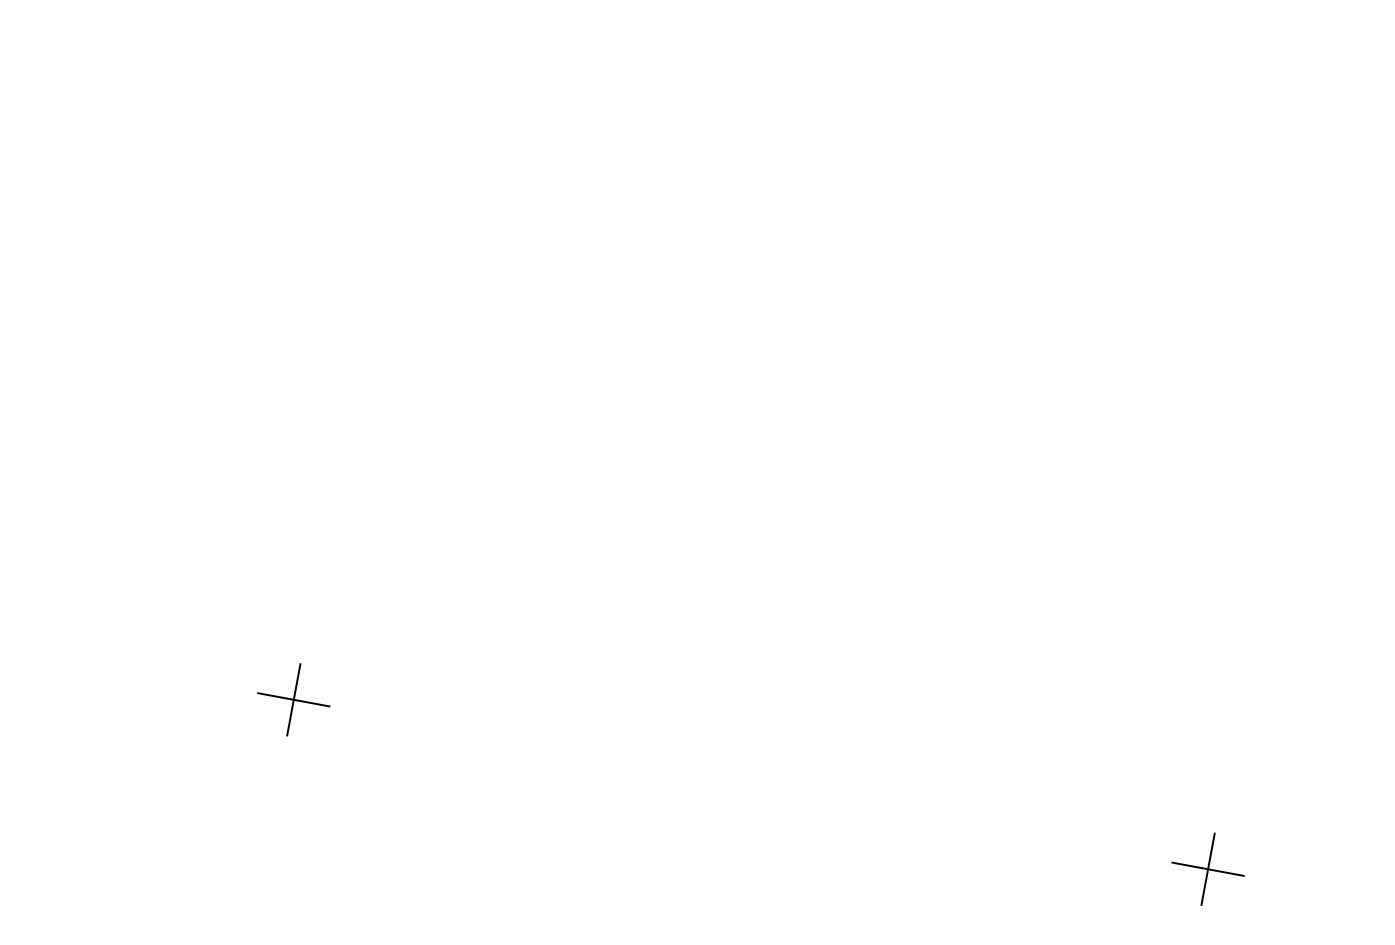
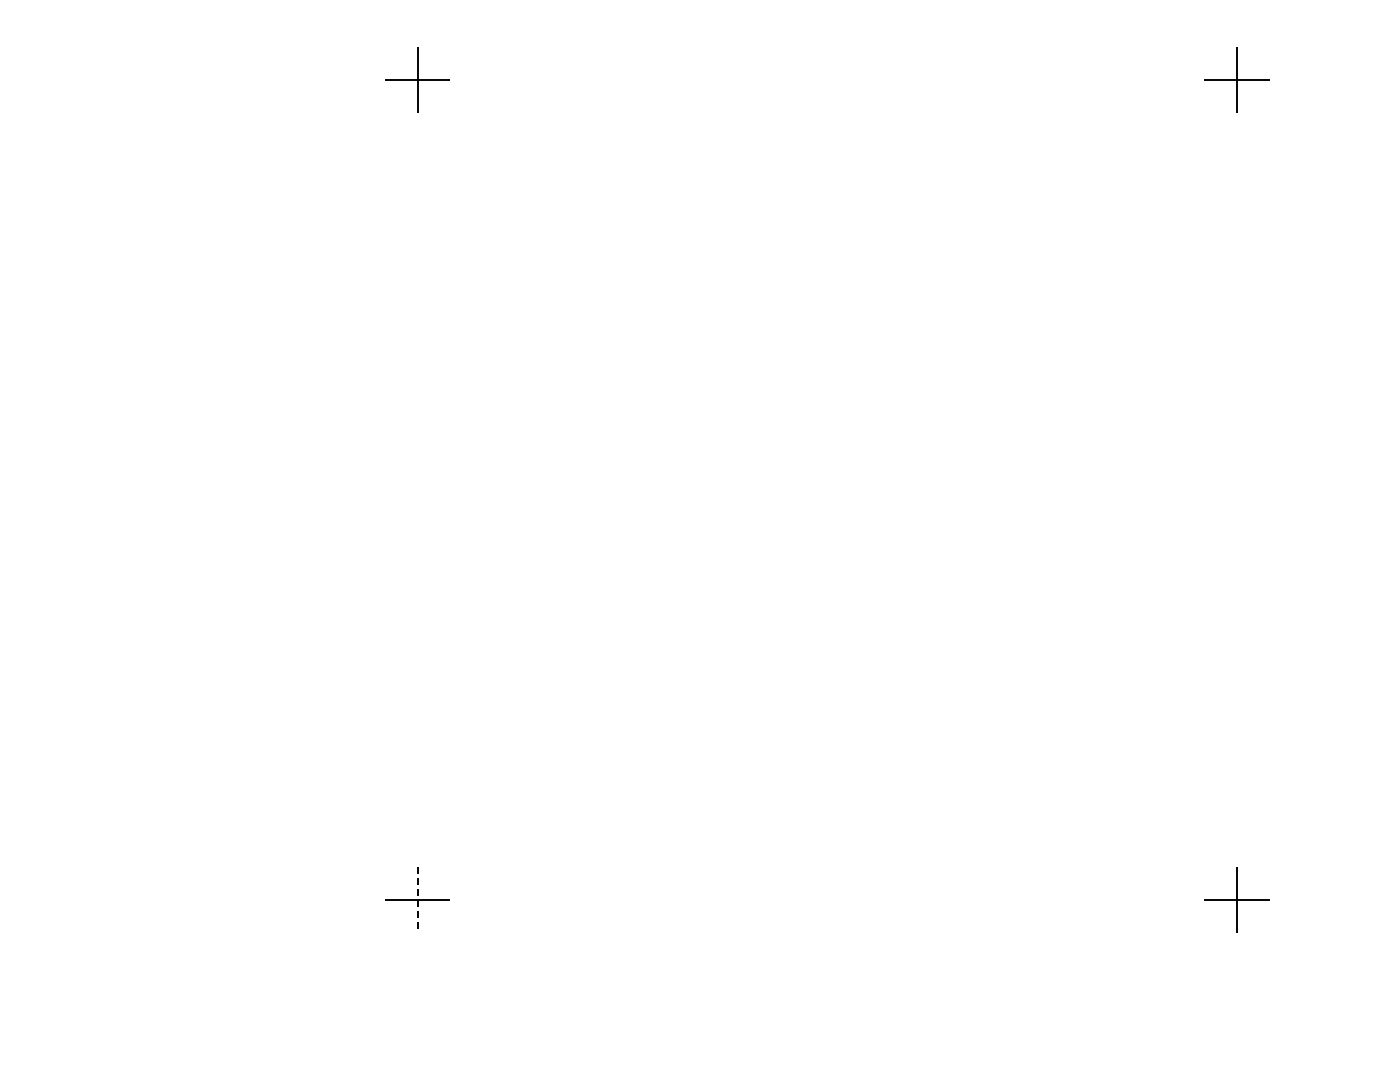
line: (293, 699) -> (417, 899), solid -> dashed

